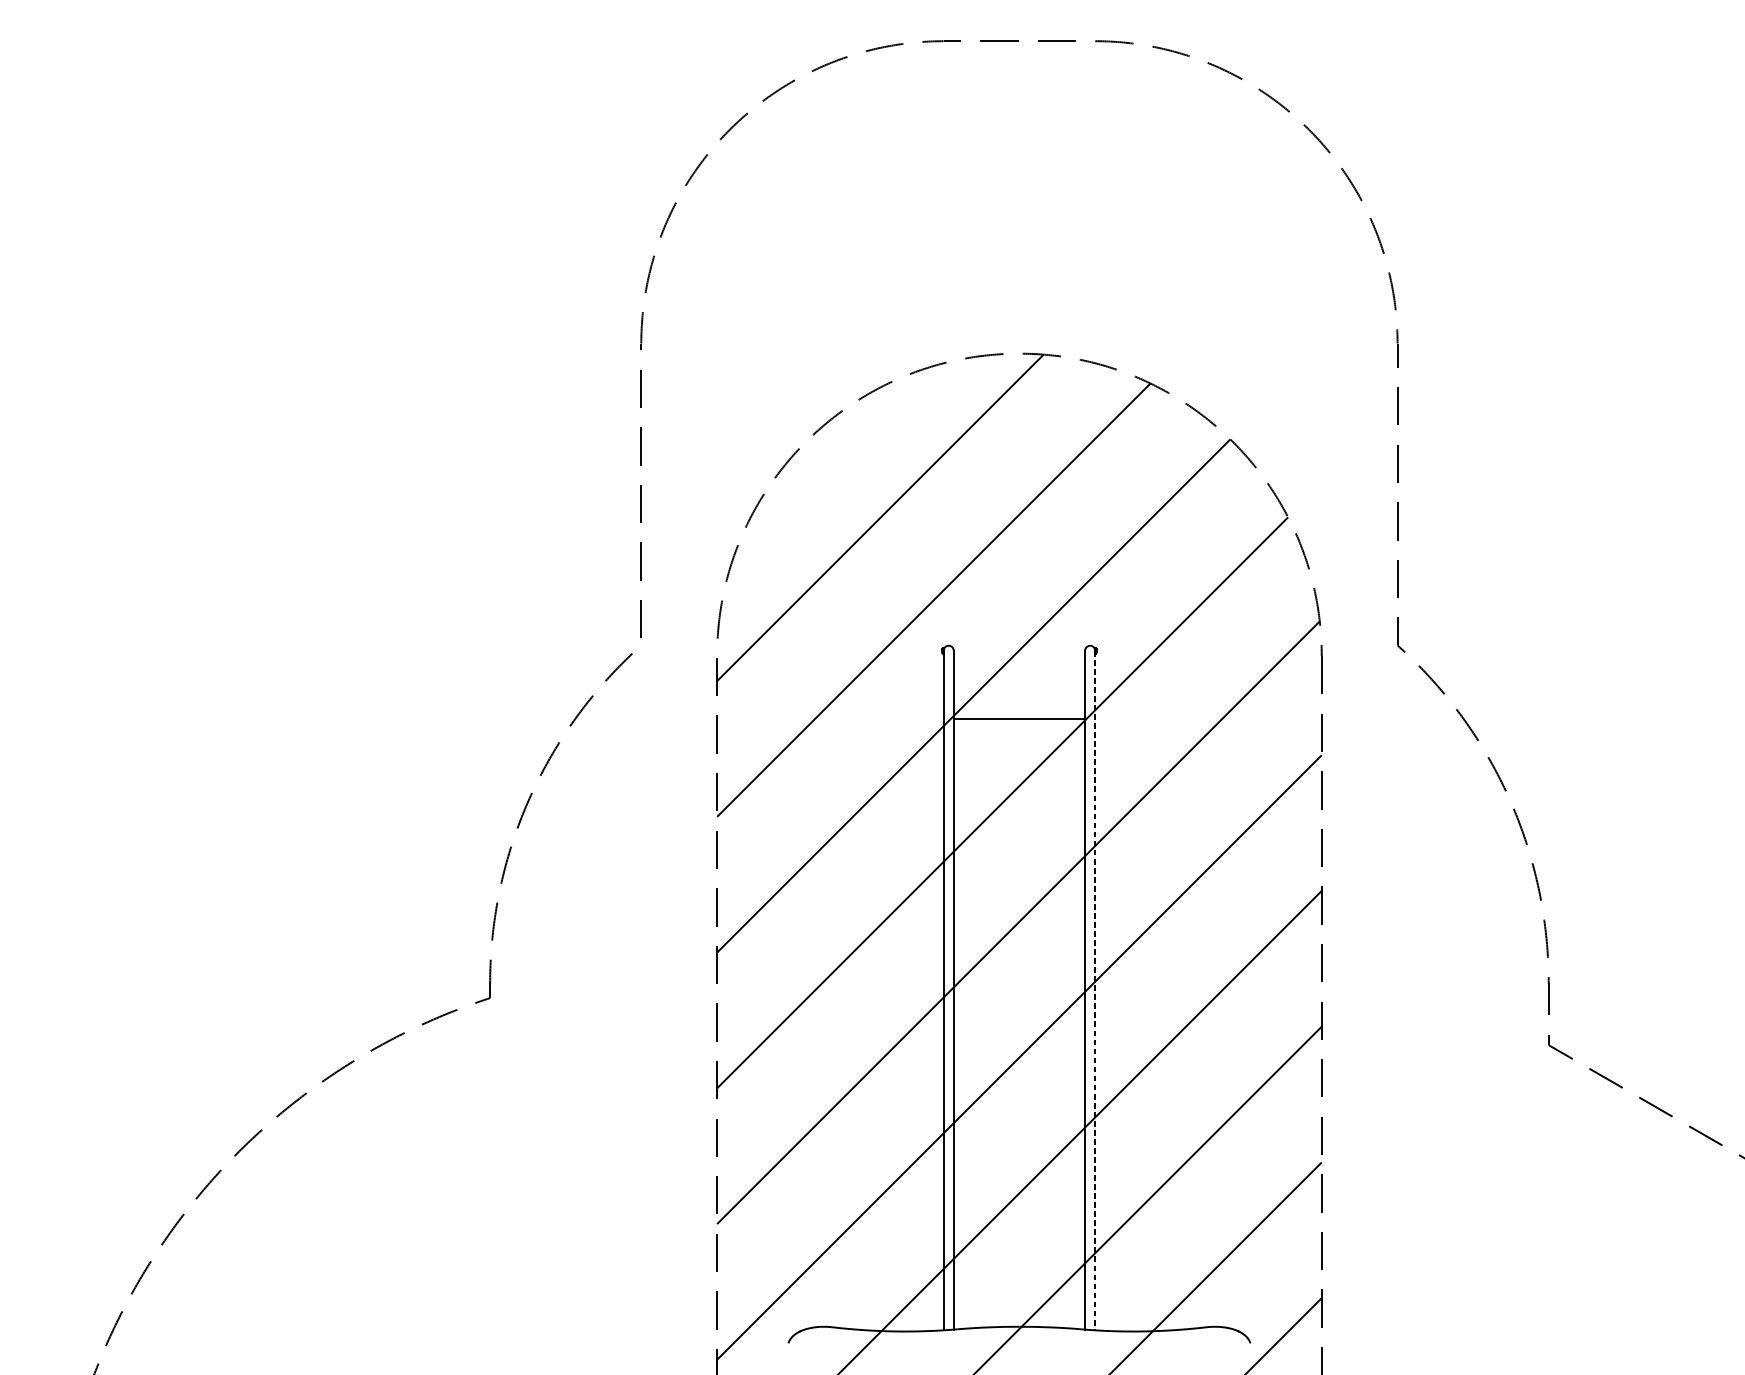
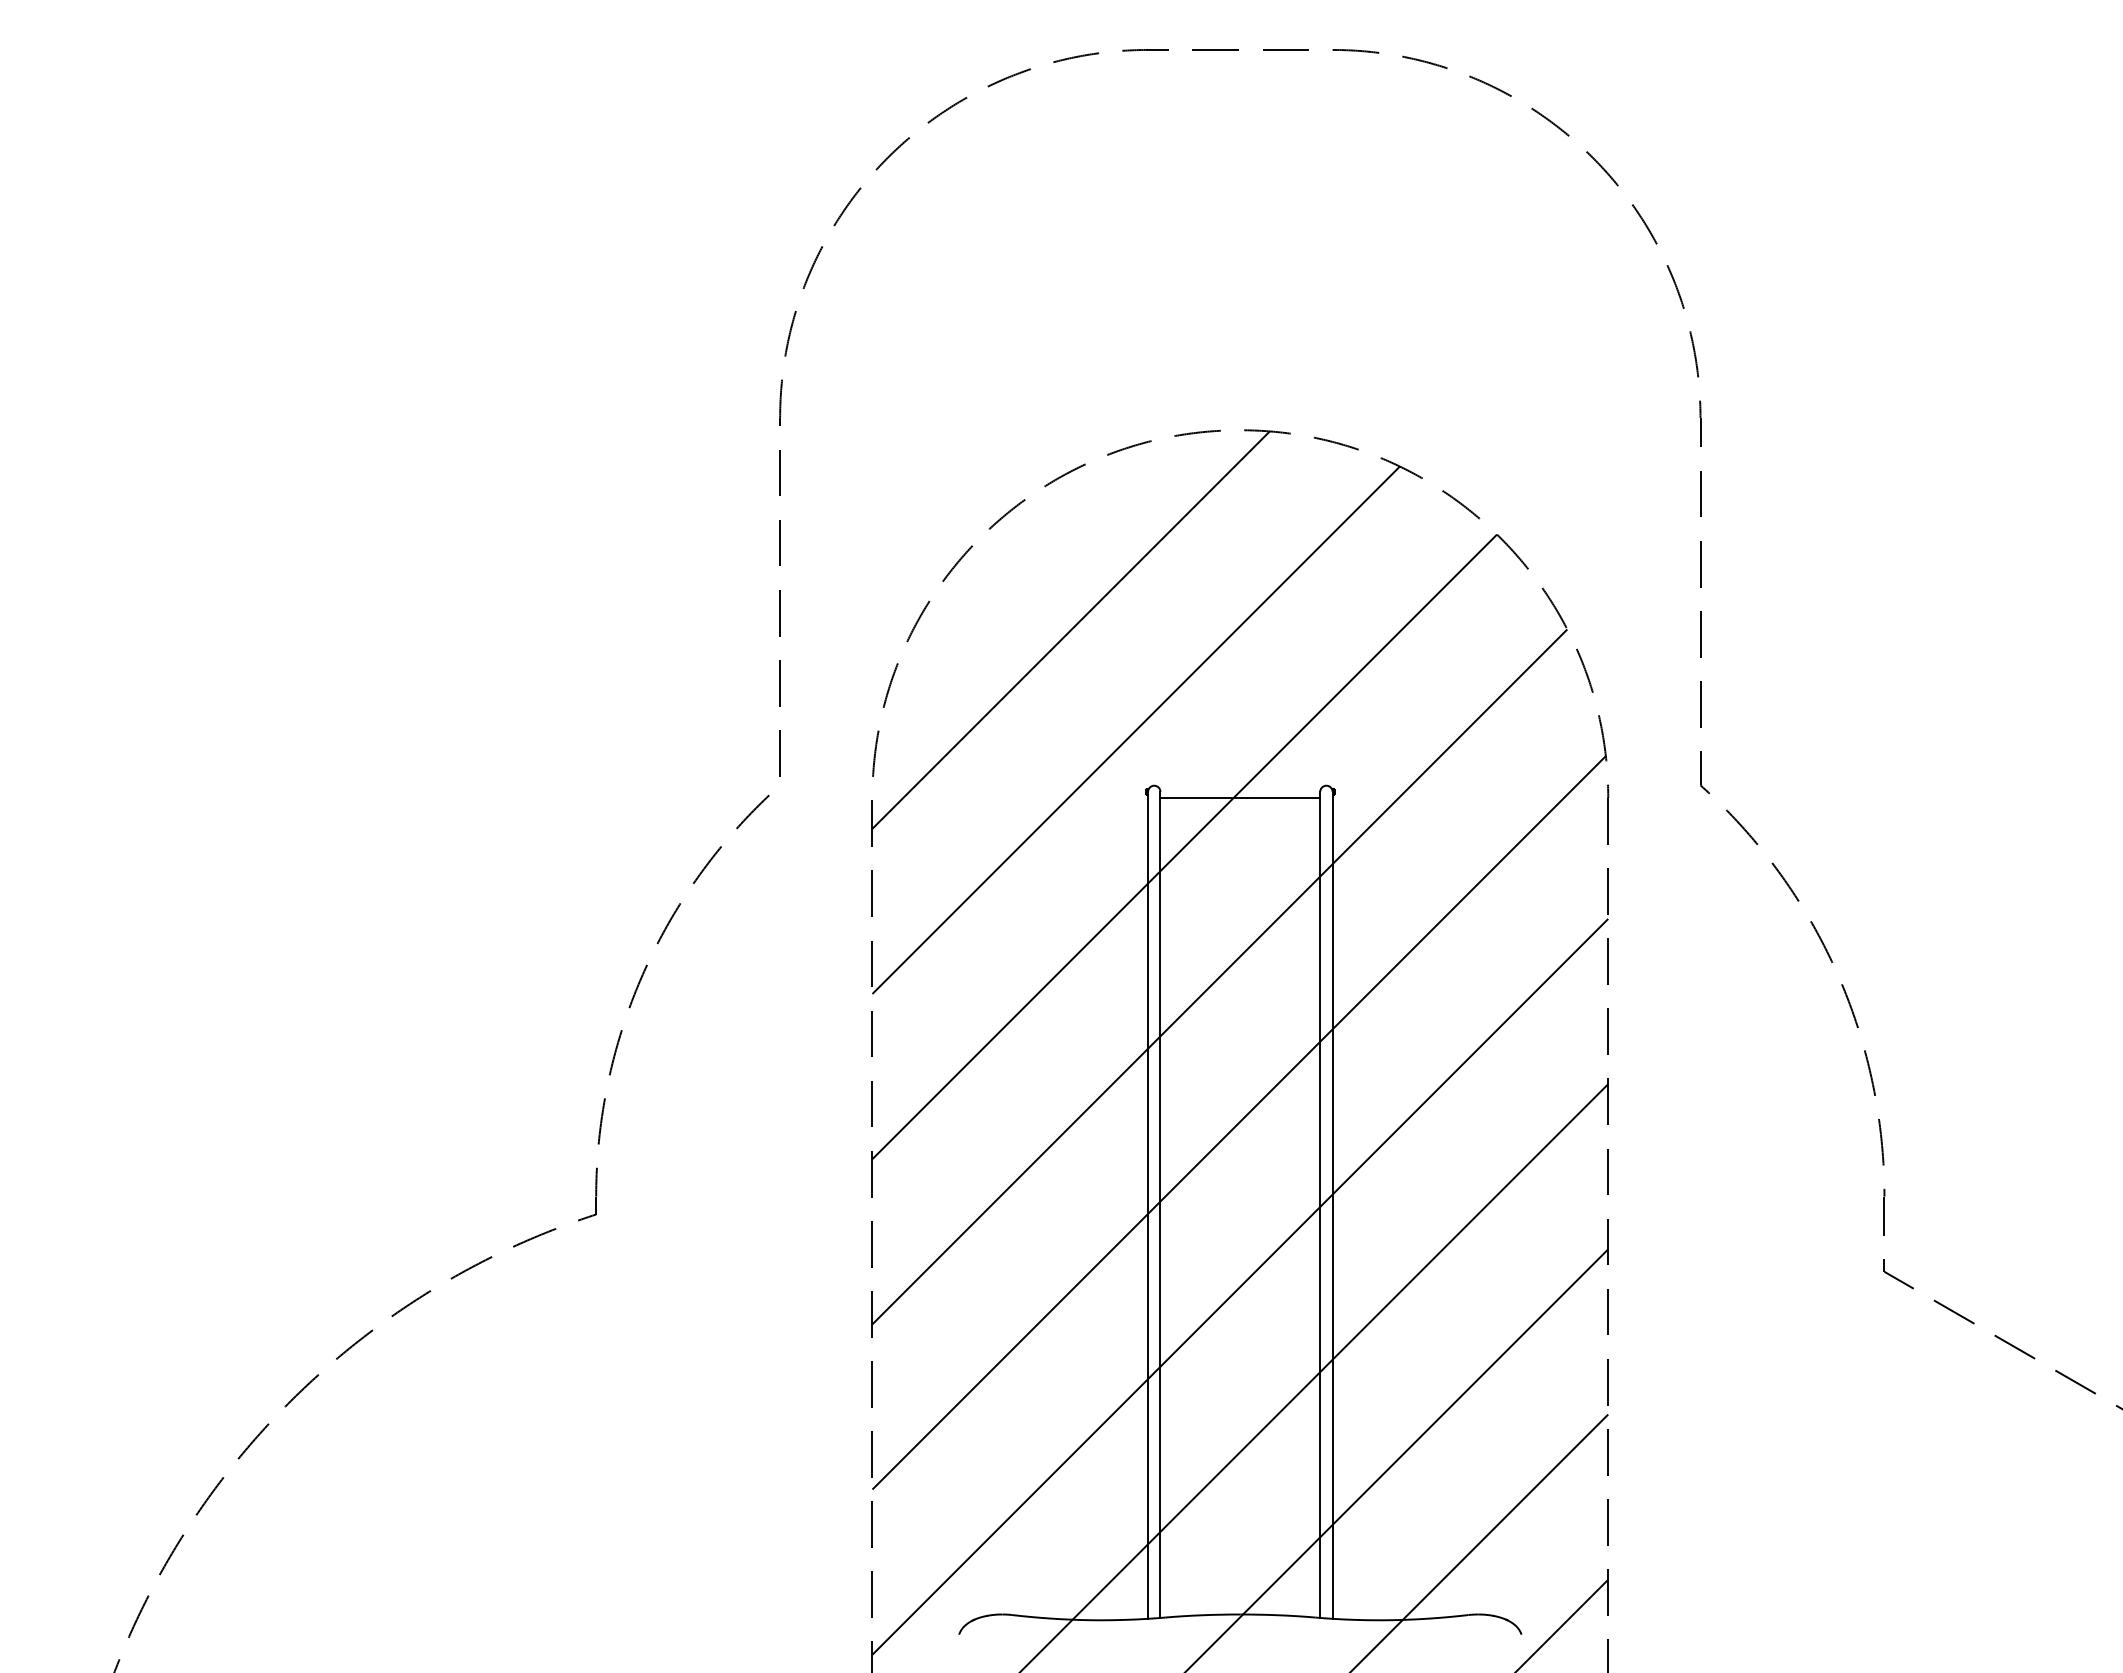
line: (1019, 719) -> (1240, 798), moved
line: (1095, 990) -> (1332, 1205), dashed -> solid

